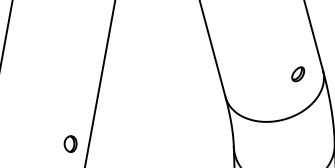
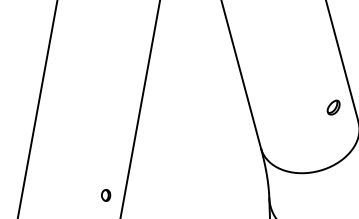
part: (298, 74) -> (333, 107), moved
part: (70, 144) -> (105, 195), size x0.7

